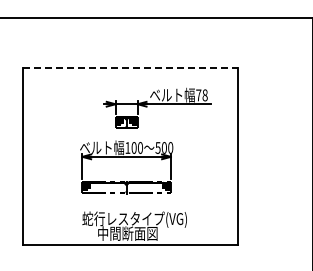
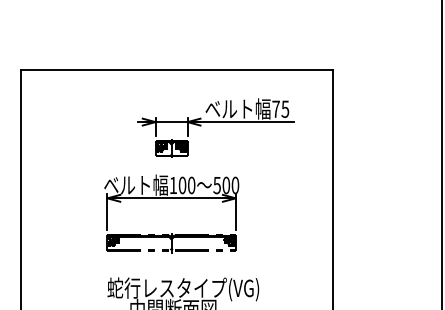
line: (130, 68) -> (177, 70), dashed -> solid
text: (204, 95) -> (284, 109), 78 -> 75

